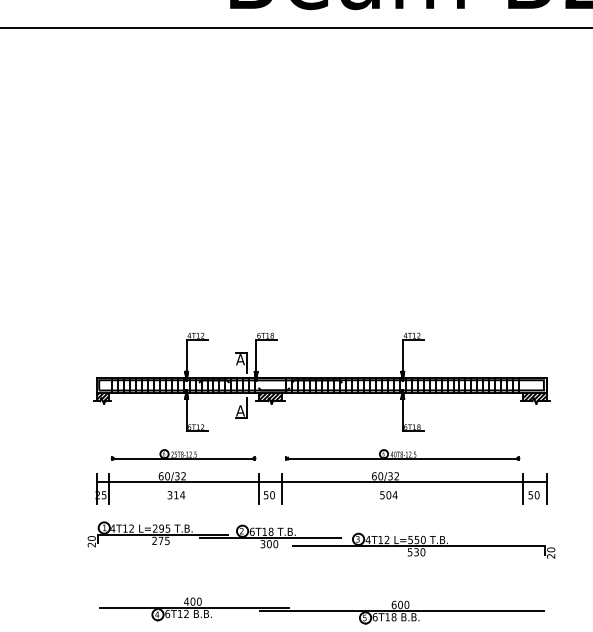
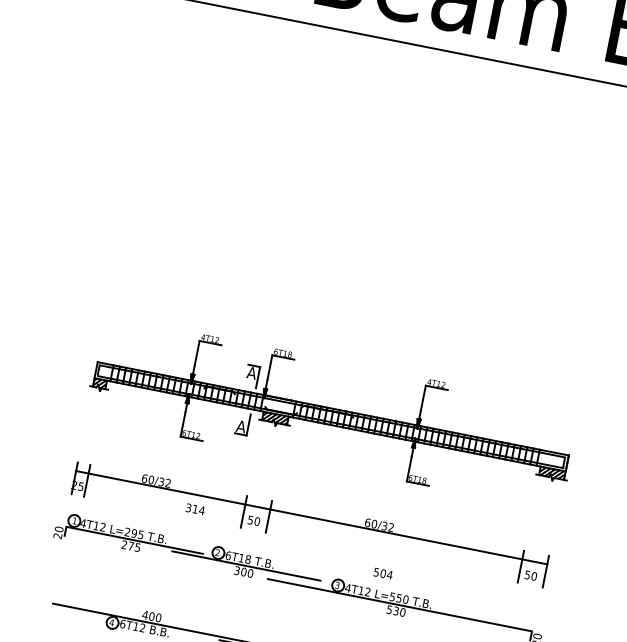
part: (183, 454) -> (172, 460), removed
part: (402, 454) -> (401, 505), removed
text: (176, 495) -> (195, 509), moved
text: (388, 495) -> (382, 573), moved

